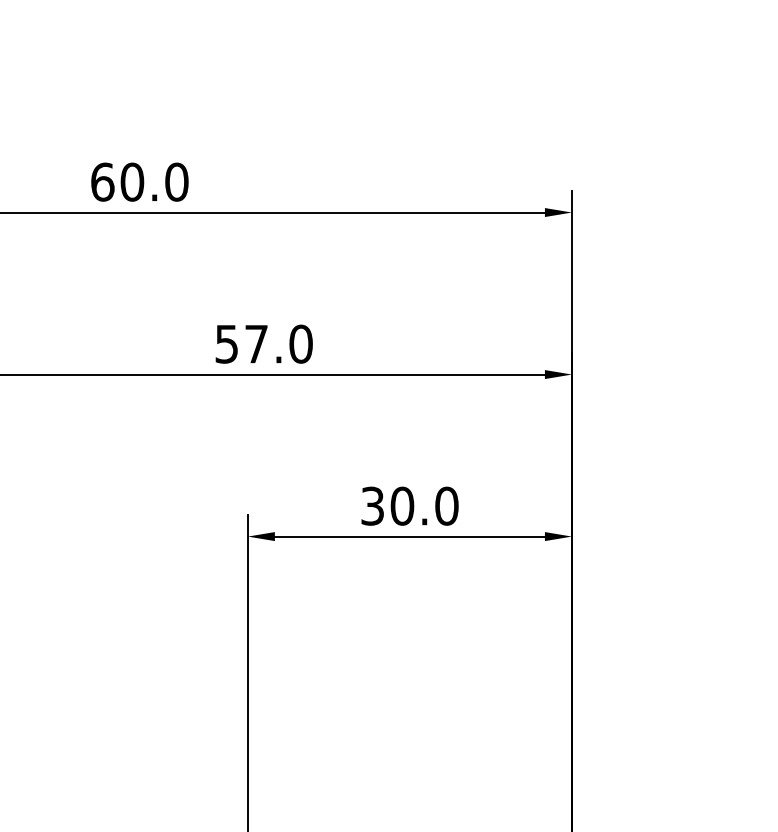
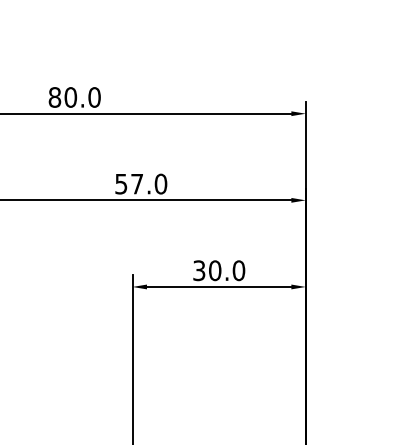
text: (101, 182) -> (54, 97), 60.0 -> 80.0

